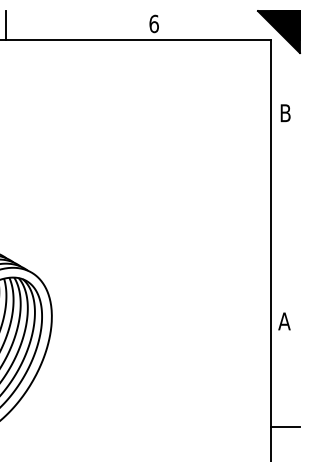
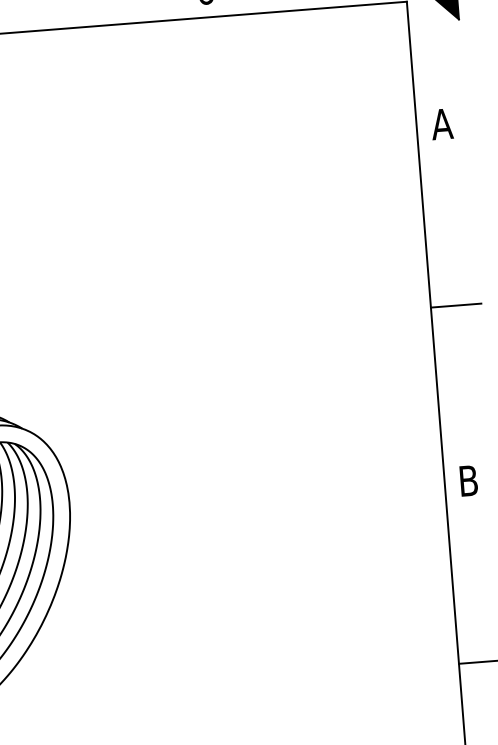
text: (285, 113) -> (442, 124), B -> A
line: (285, 219) -> (456, 306), added
text: (284, 321) -> (468, 481), A -> B

